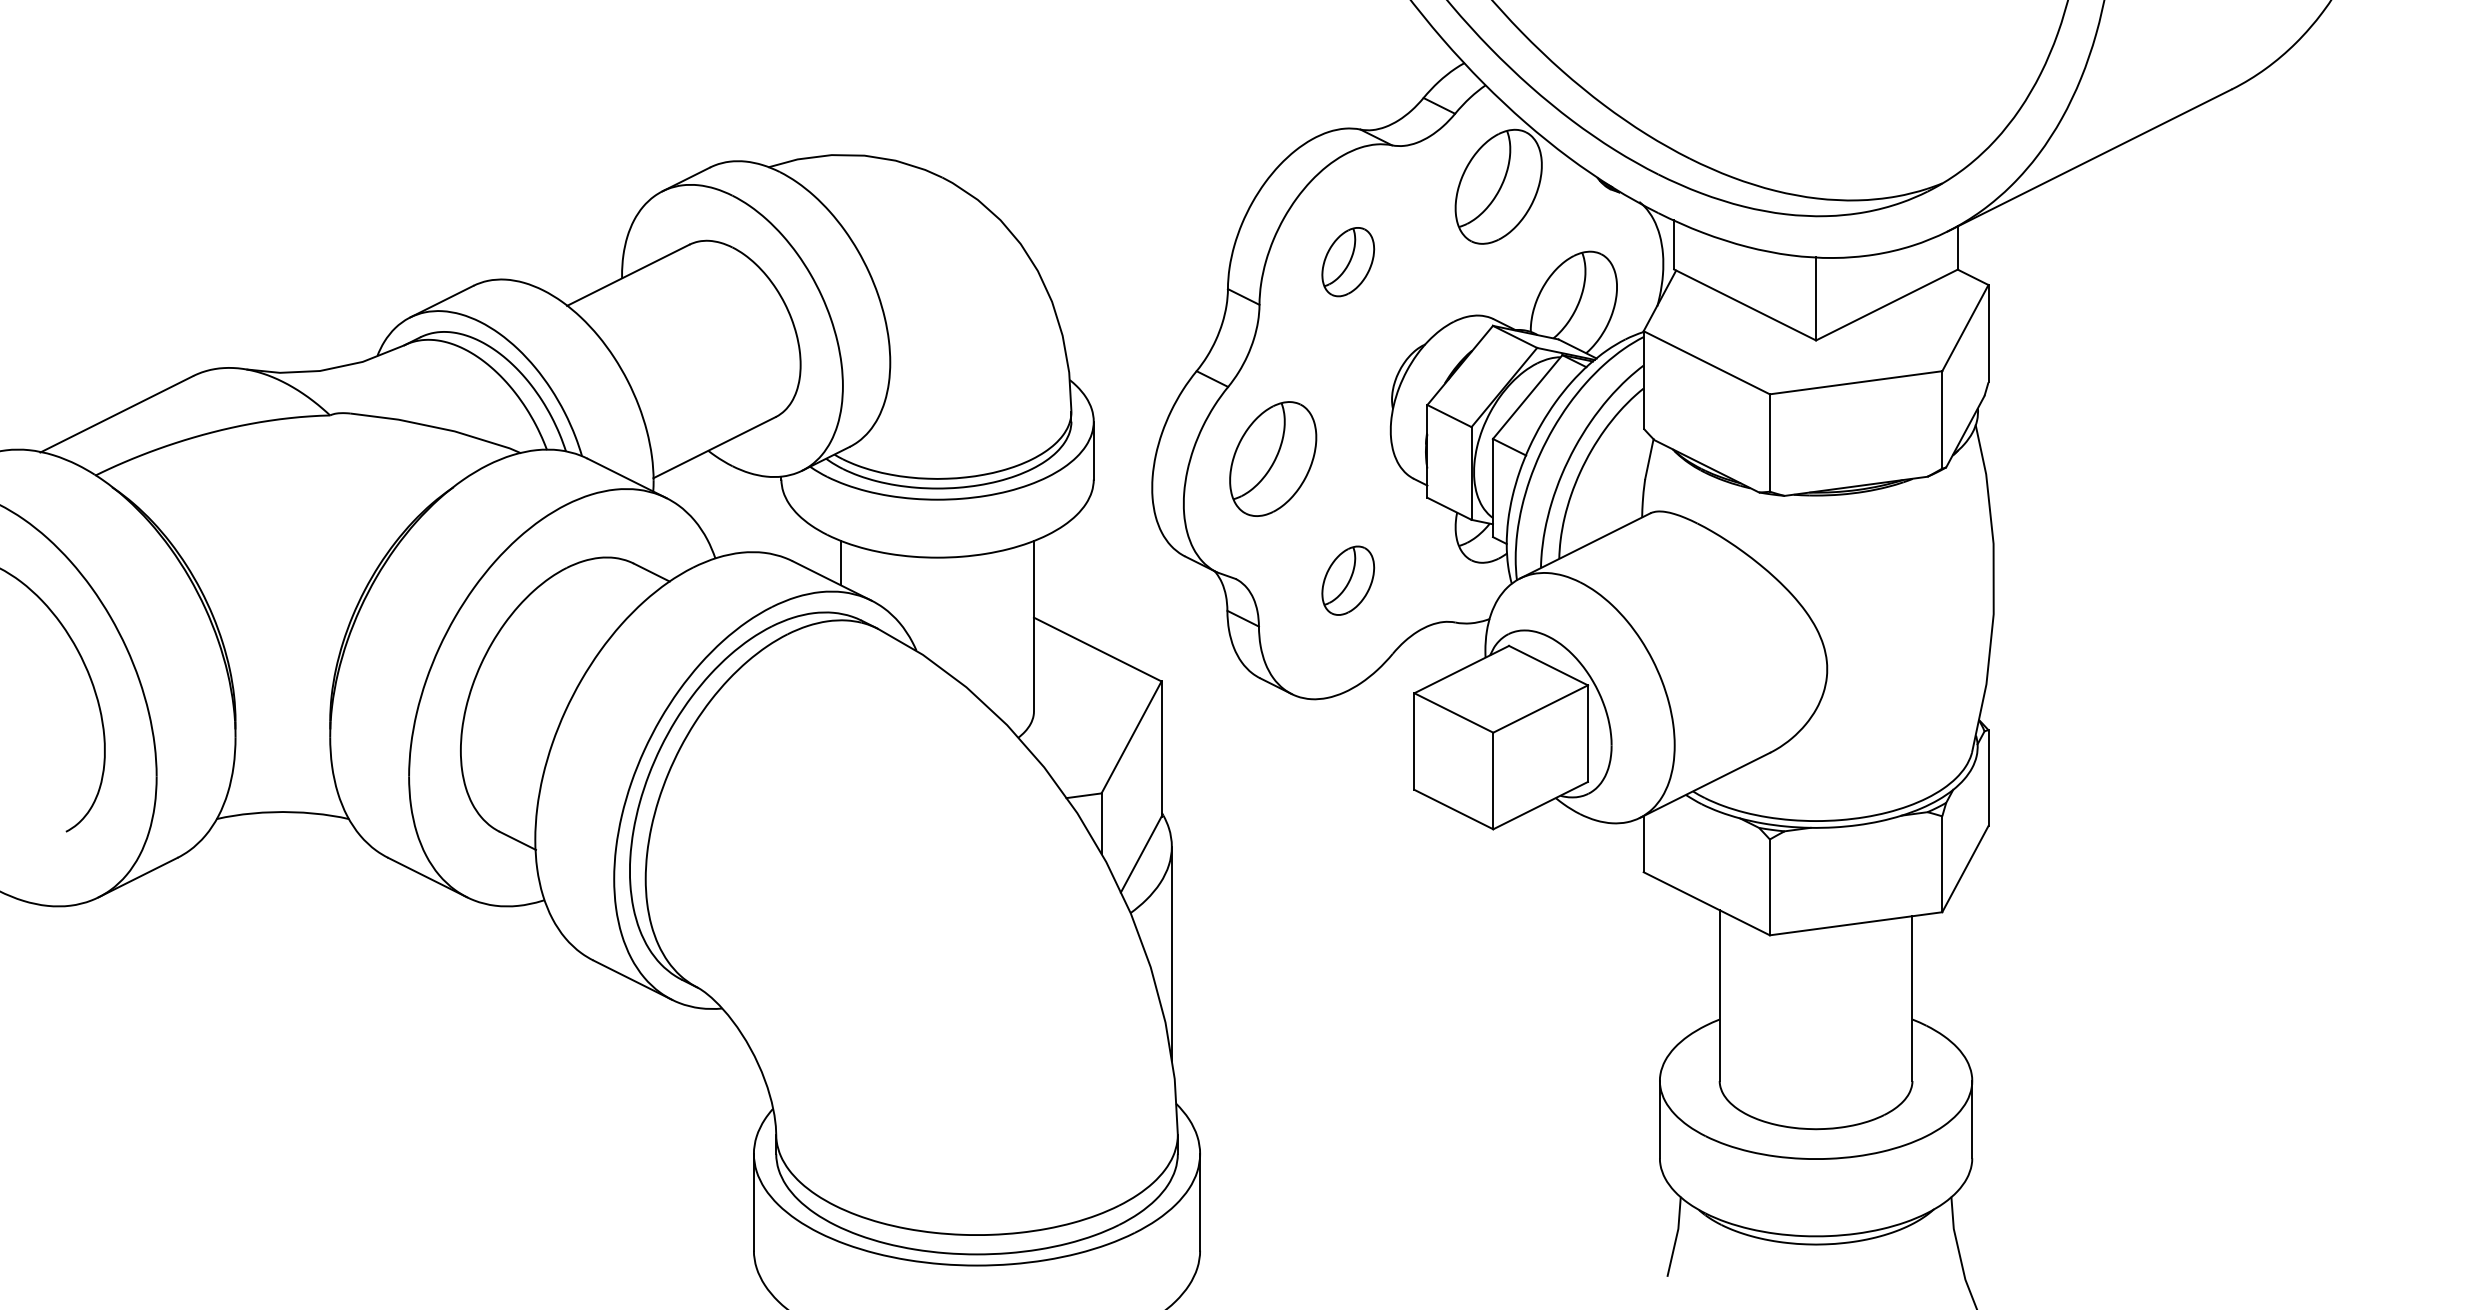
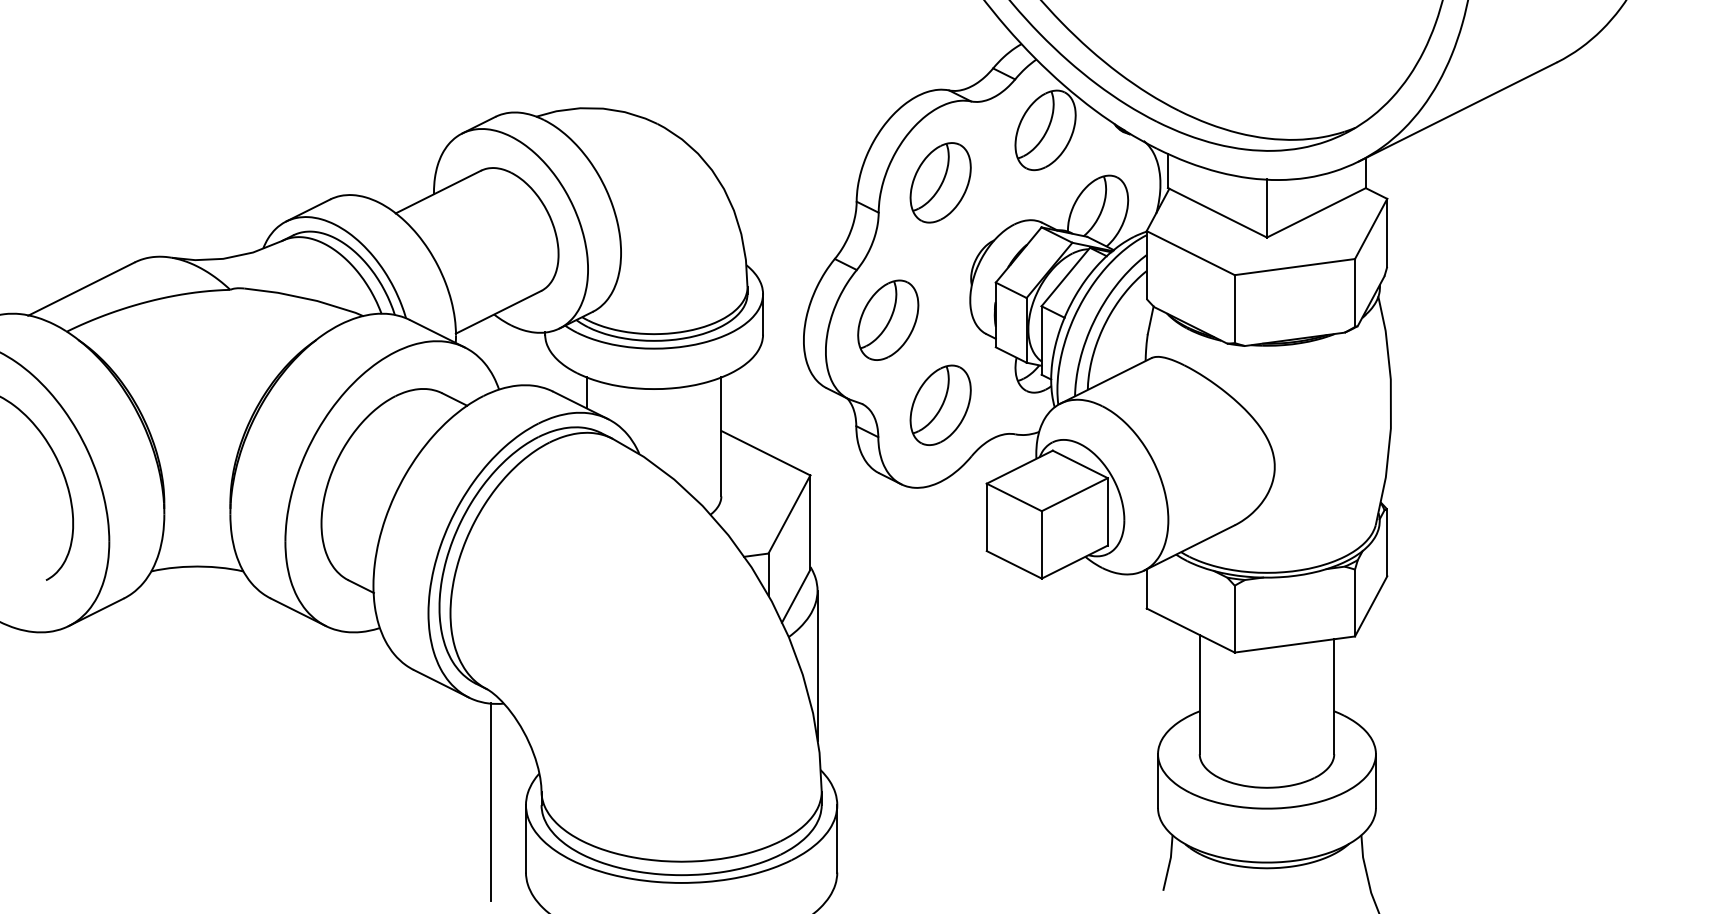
part: (1348, 261) -> (940, 182), size x1.67
part: (1348, 579) -> (940, 404), size x1.67
line: (703, 1148) -> (490, 801), added

